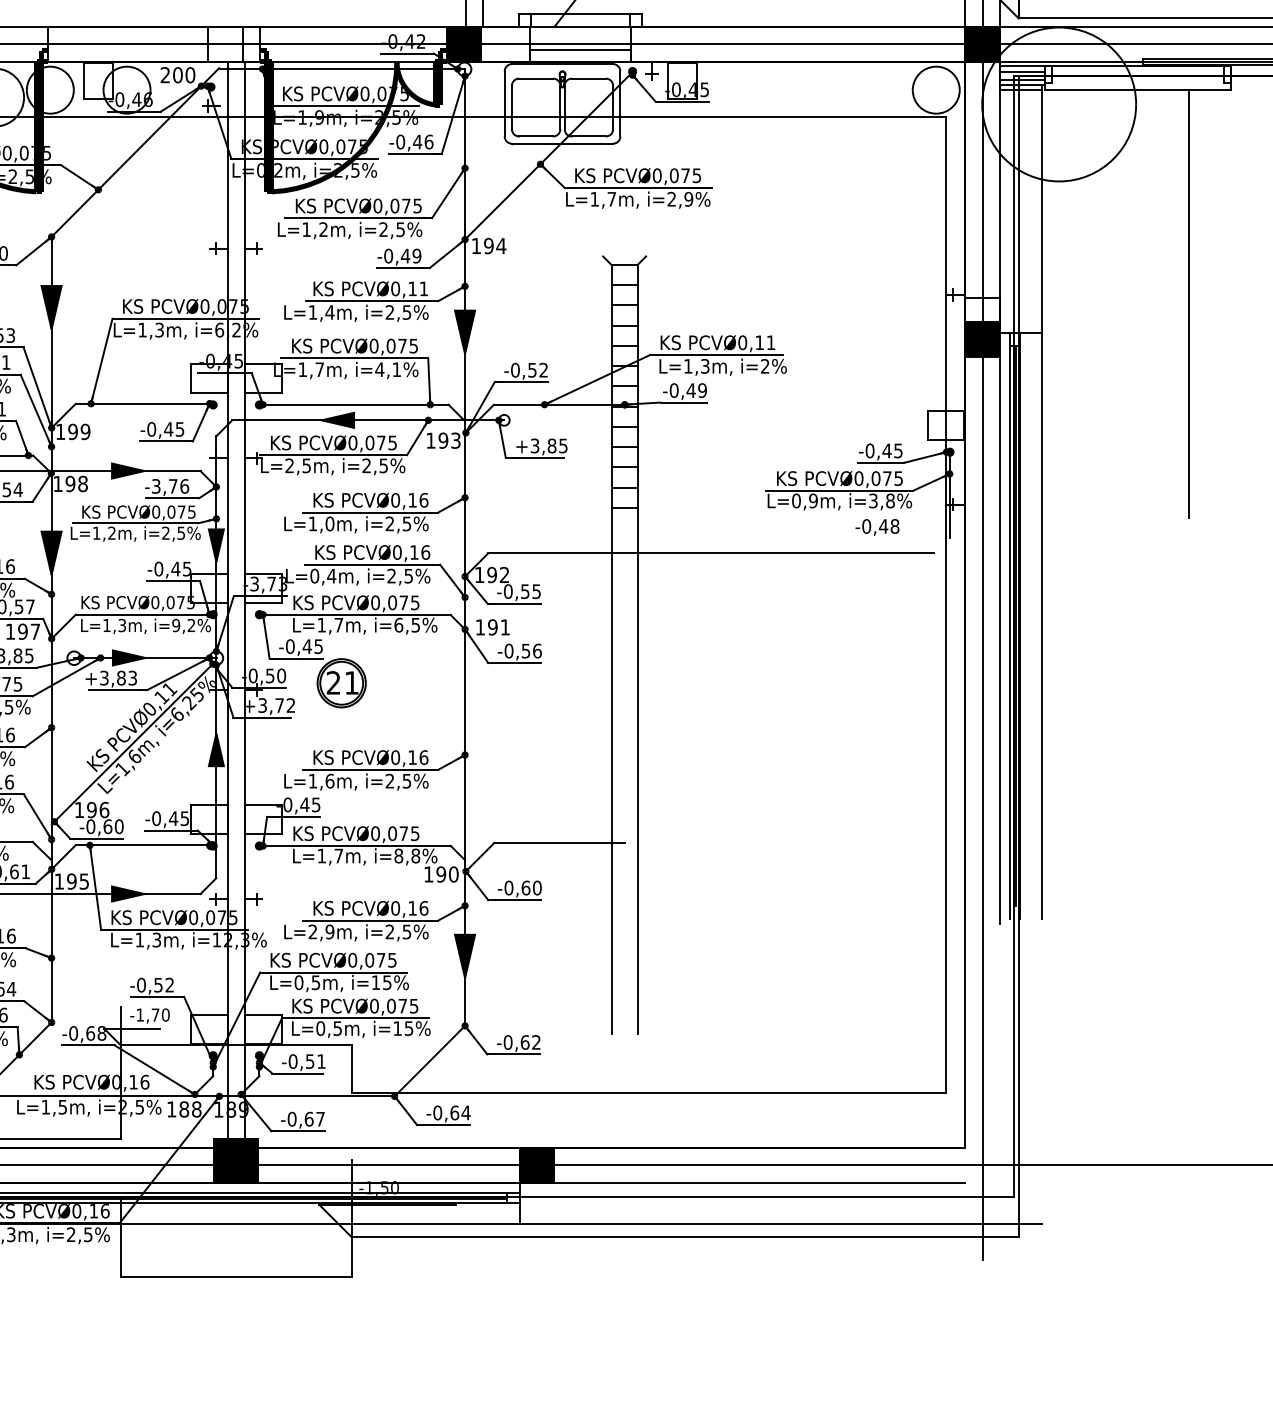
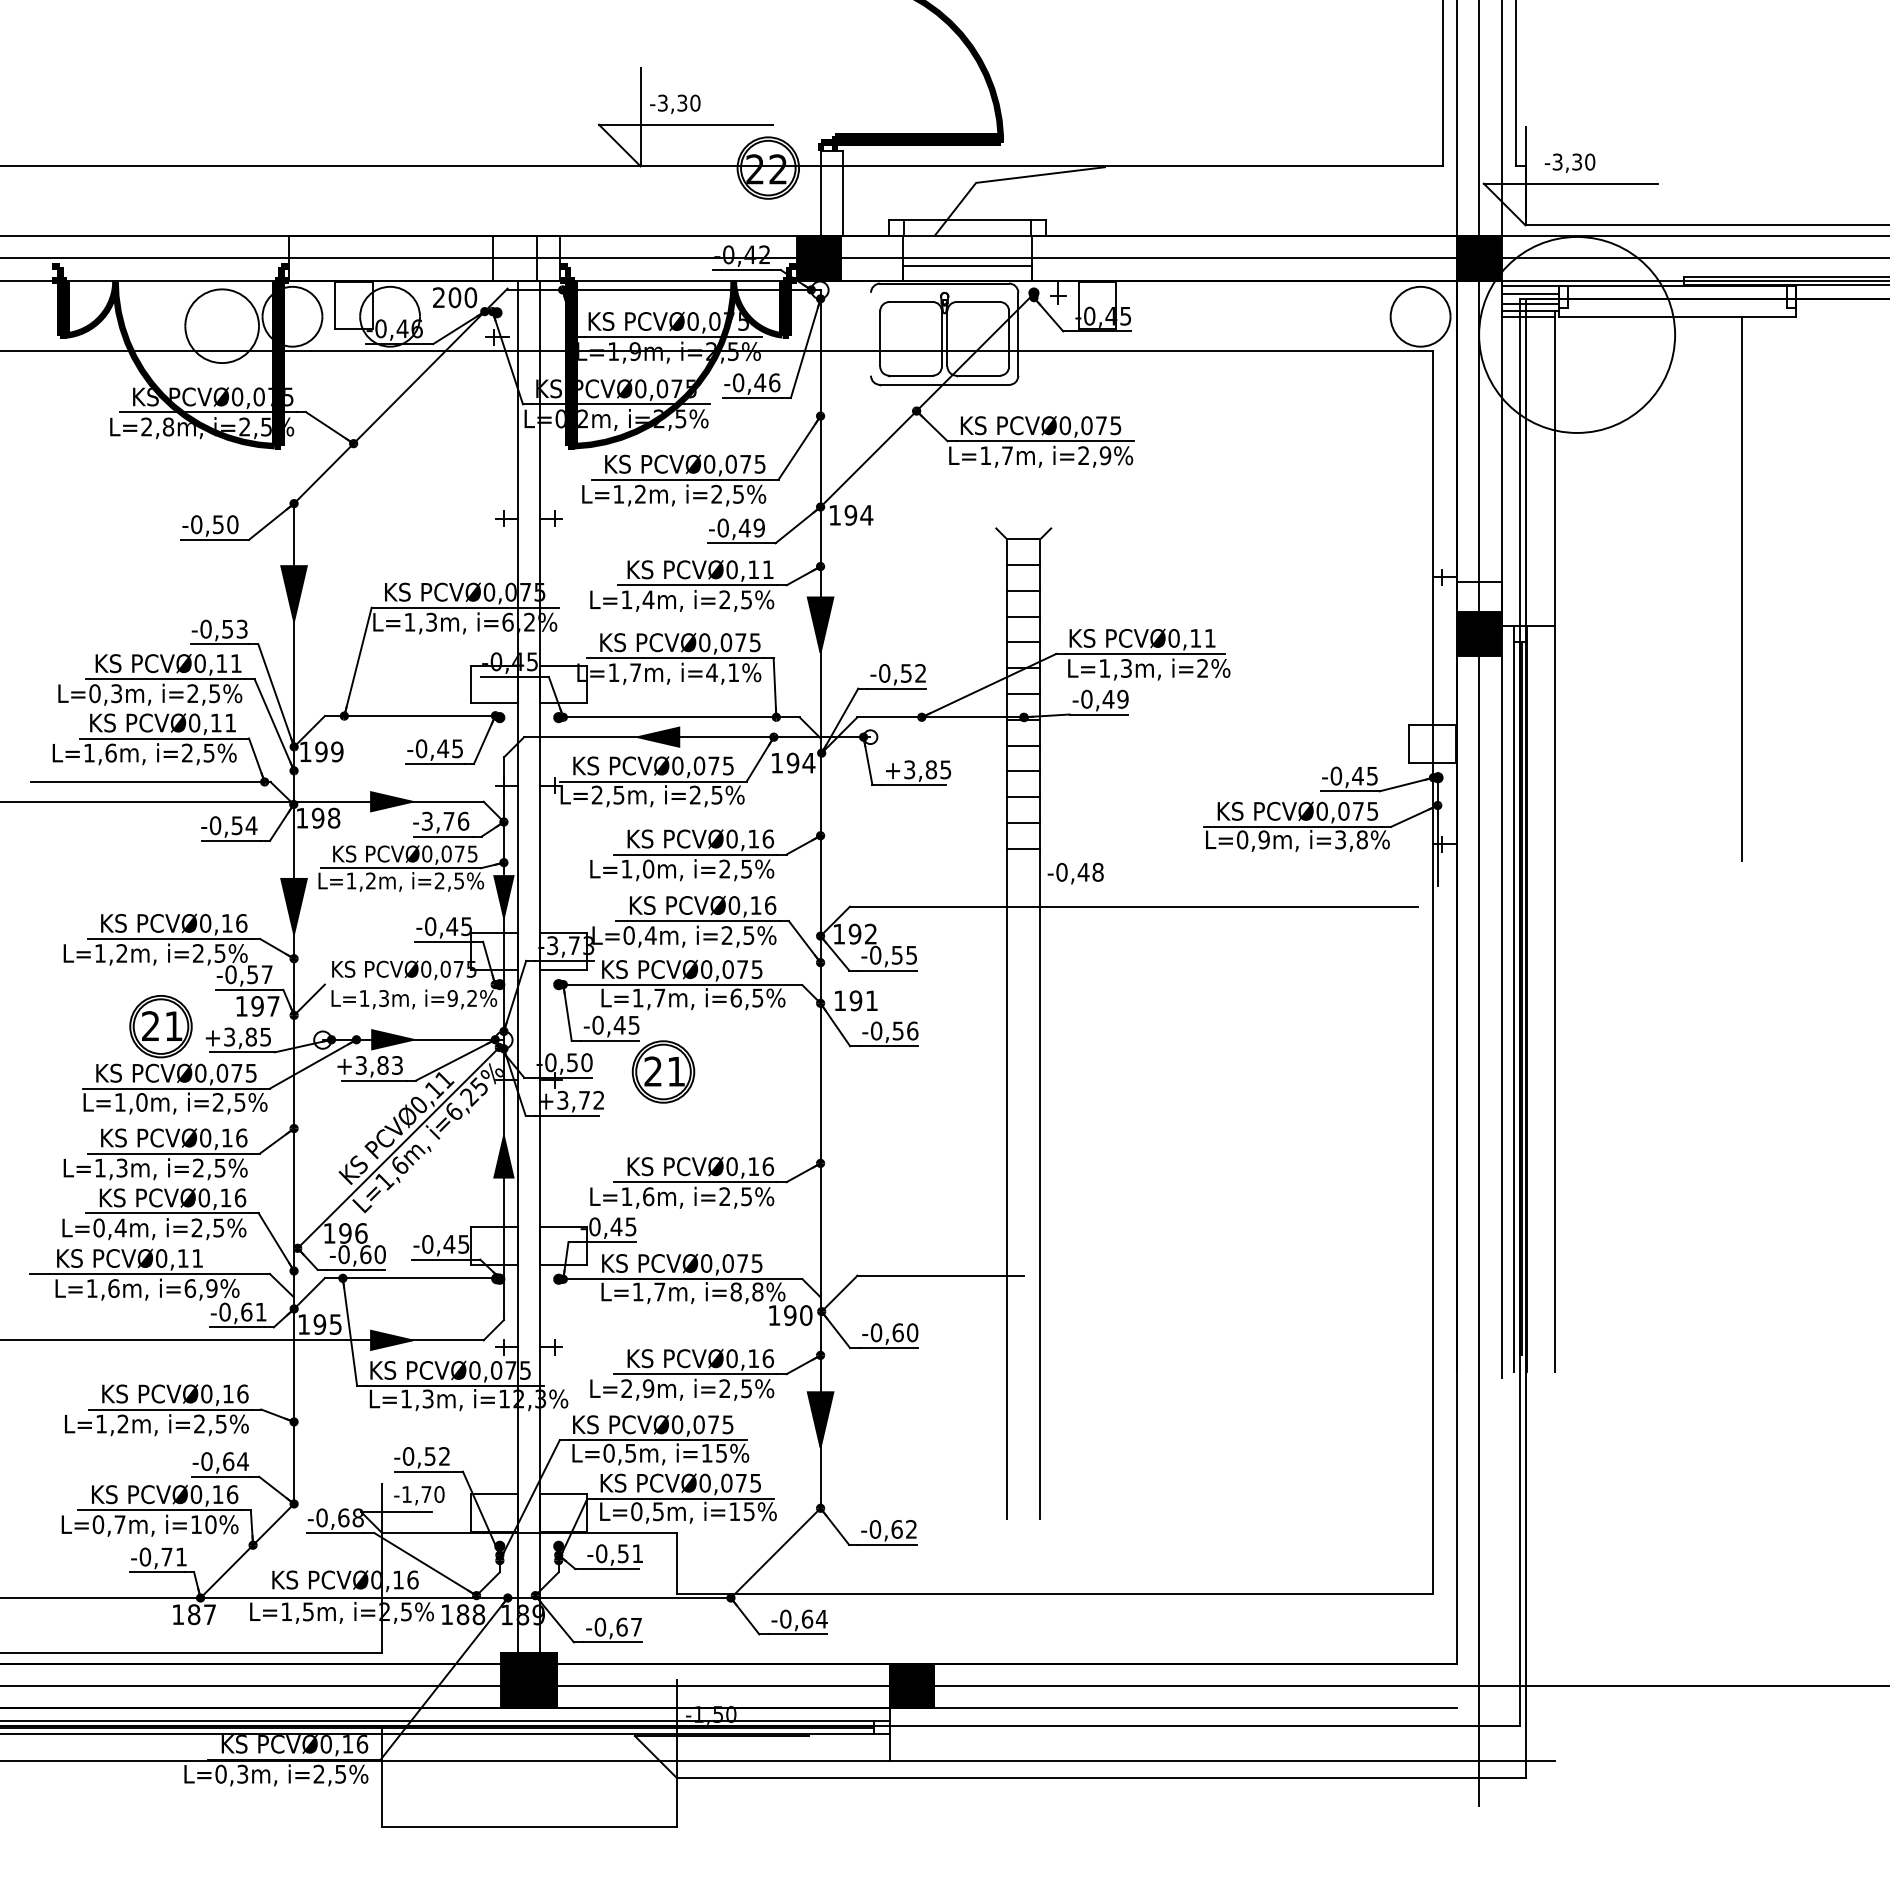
line: (505, 103) -> (871, 333), removed
text: (455, 440) -> (808, 762), 193 -> 194
text: (877, 527) -> (1075, 873), moved
line: (144, 614) -> (412, 984), removed

